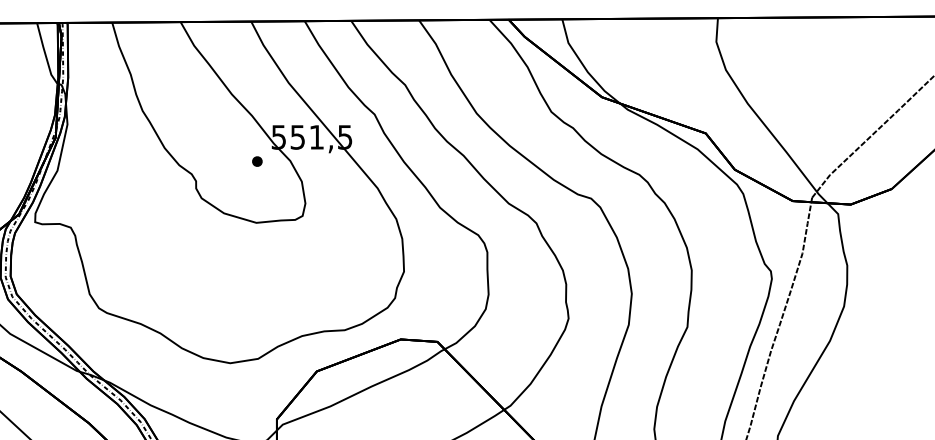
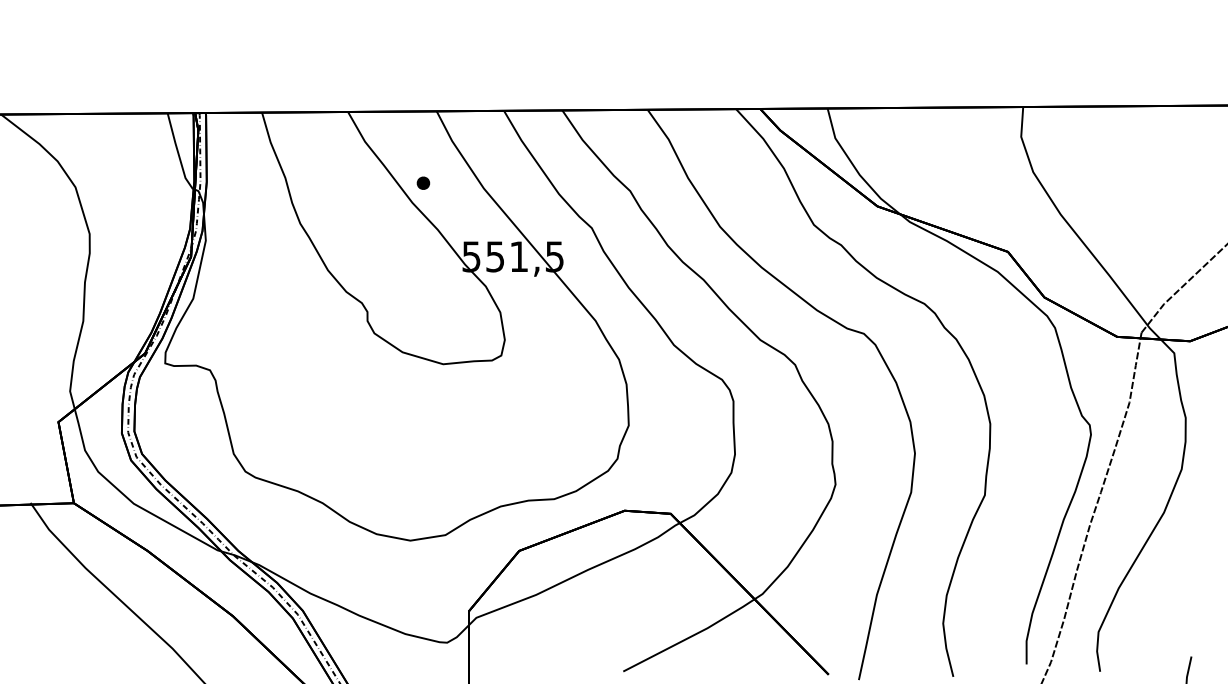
part: (257, 160) -> (423, 182), moved

